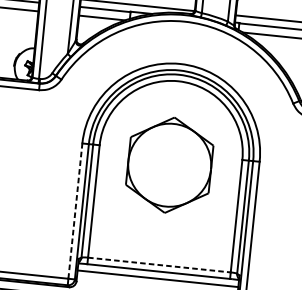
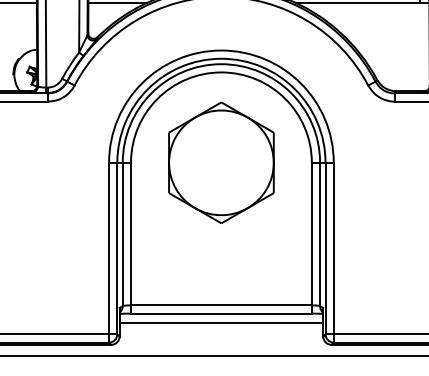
part: (169, 164) -> (221, 162), moved
line: (75, 211) -> (109, 248), dashed -> solid
line: (159, 265) -> (221, 305), dashed -> solid

